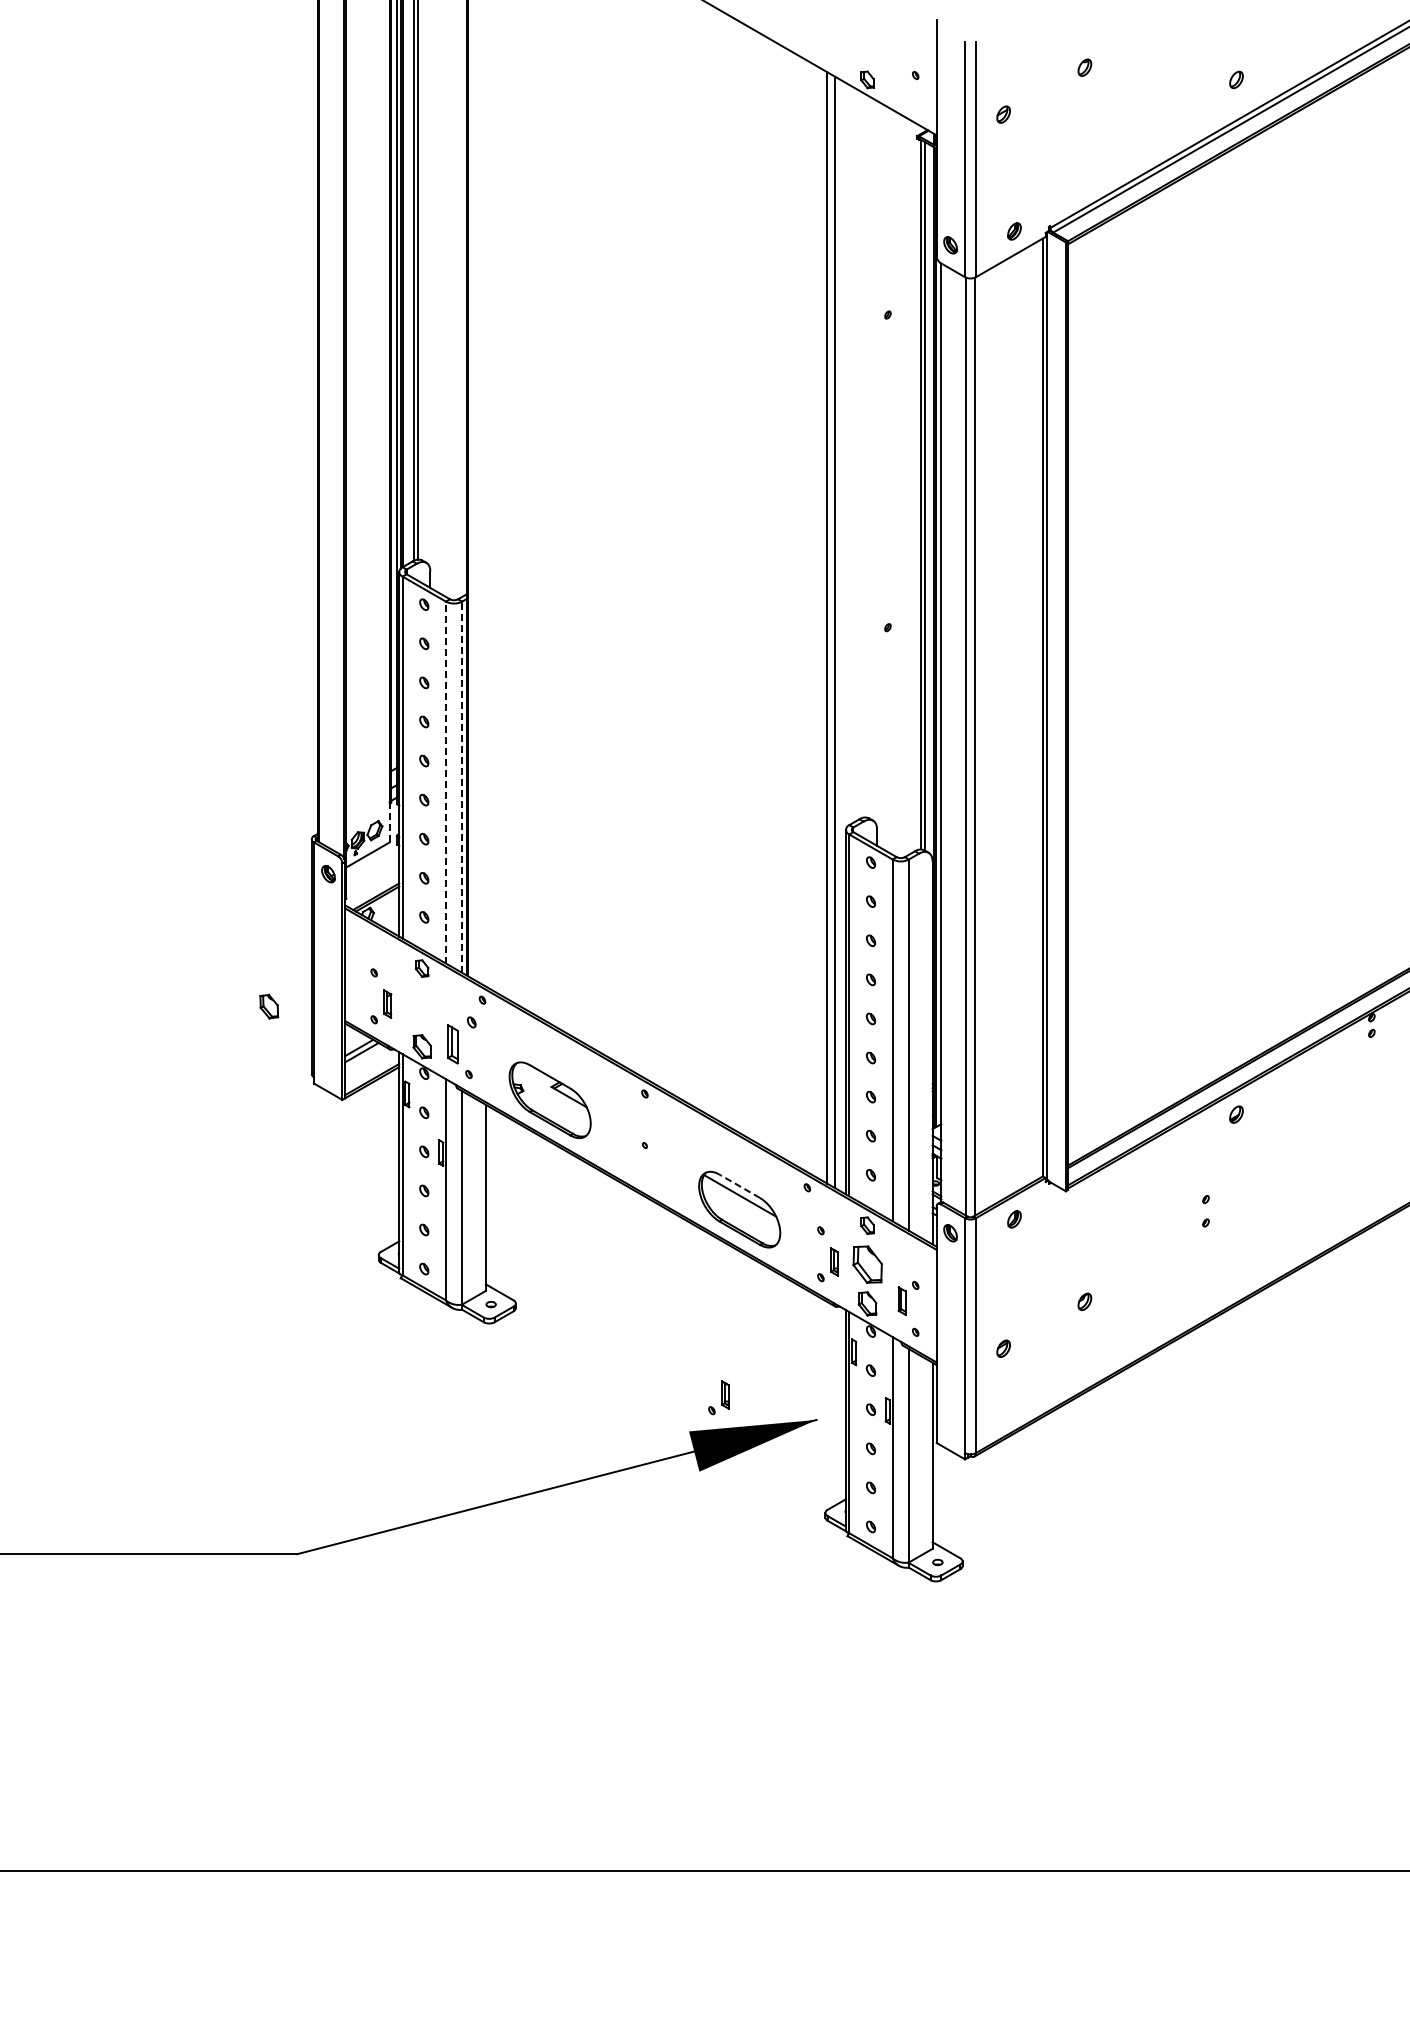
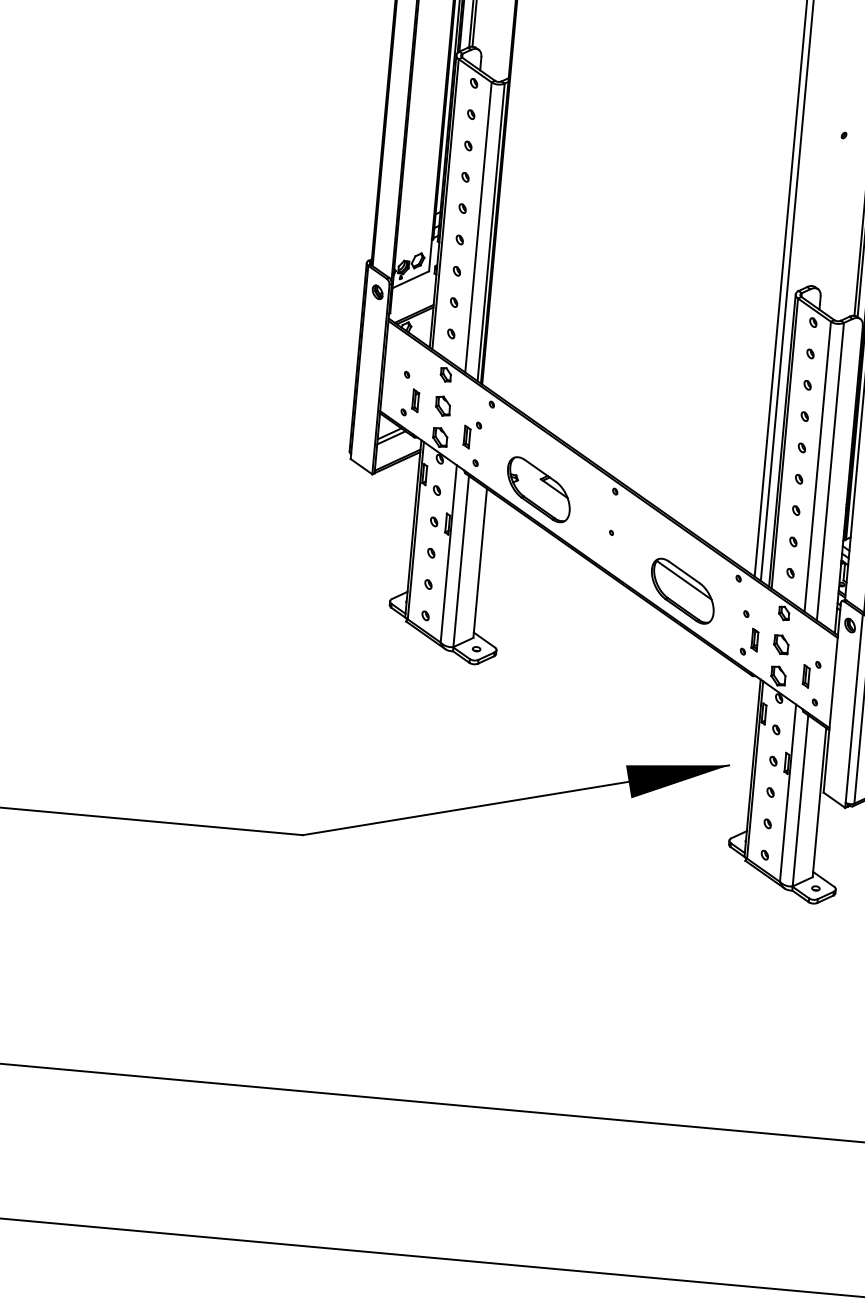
line: (445, 782) -> (478, 227), dashed -> solid
line: (462, 787) -> (491, 232), dashed -> solid
line: (389, 822) -> (430, 255), dashed -> solid
part: (269, 1006) -> (443, 406), moved
part: (461, 1040) -> (472, 435), size x0.71
line: (739, 1185) -> (684, 571), dashed -> solid
part: (867, 1264) -> (781, 644), size x0.62
part: (718, 1397) -> (652, 740), removed

